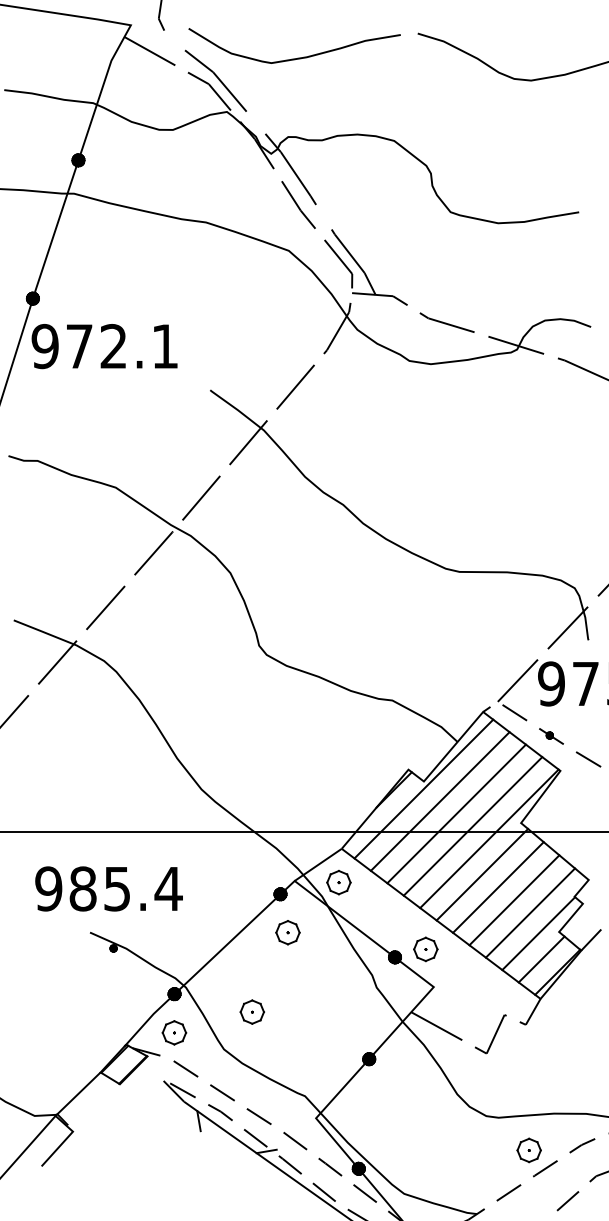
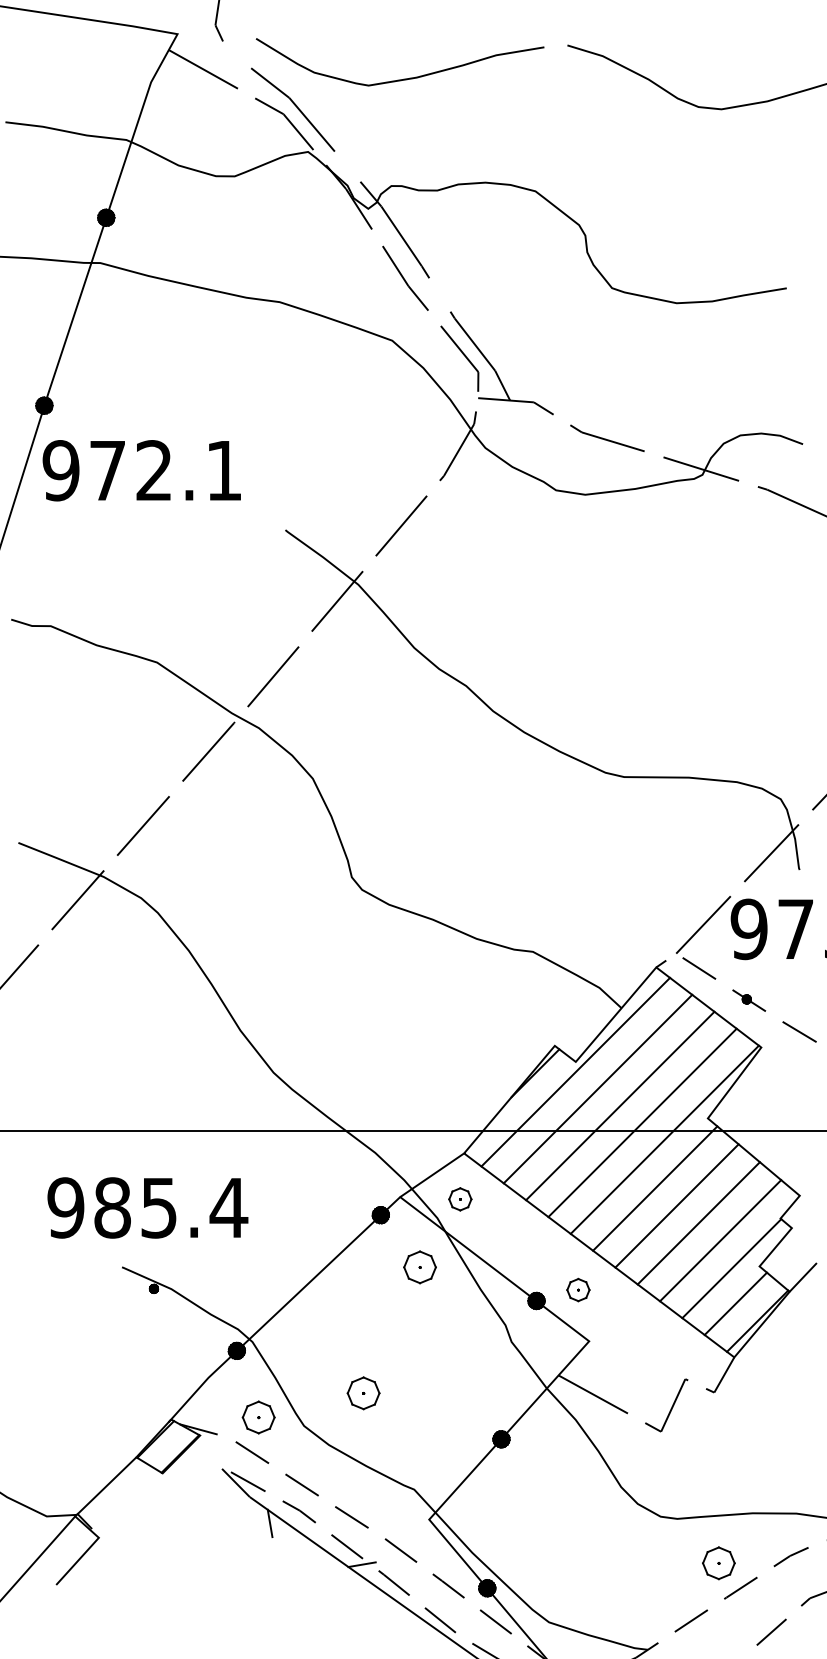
part: (339, 882) -> (460, 1199), size x0.7
part: (287, 932) -> (419, 1267), moved
part: (425, 948) -> (578, 1289), size x0.7
part: (252, 1012) -> (363, 1393), moved
part: (174, 1032) -> (258, 1417), moved

